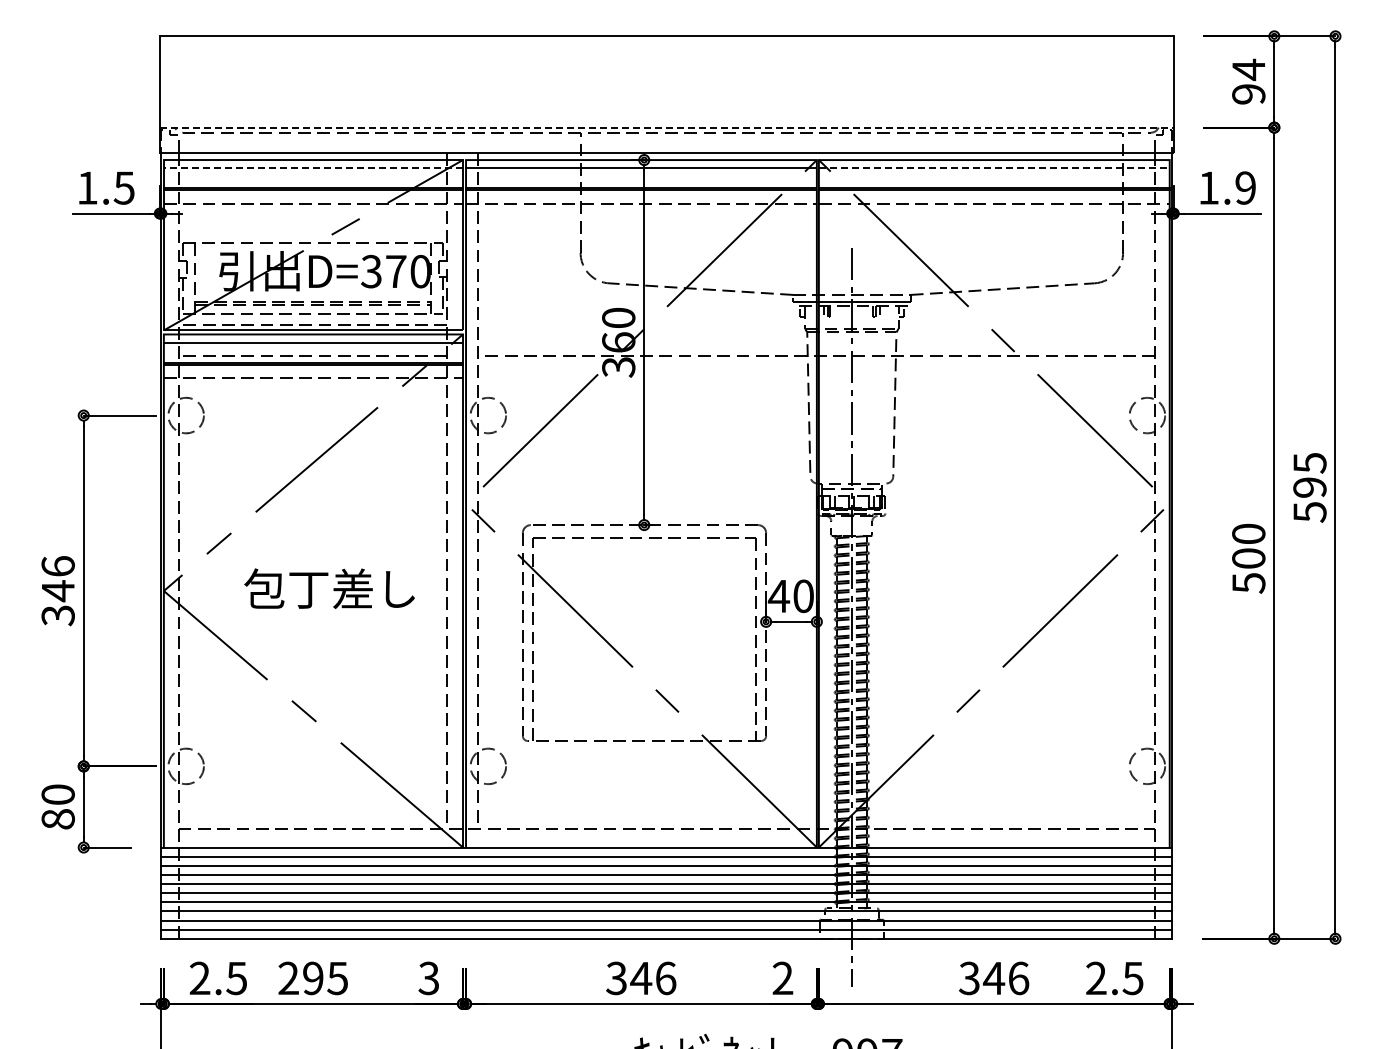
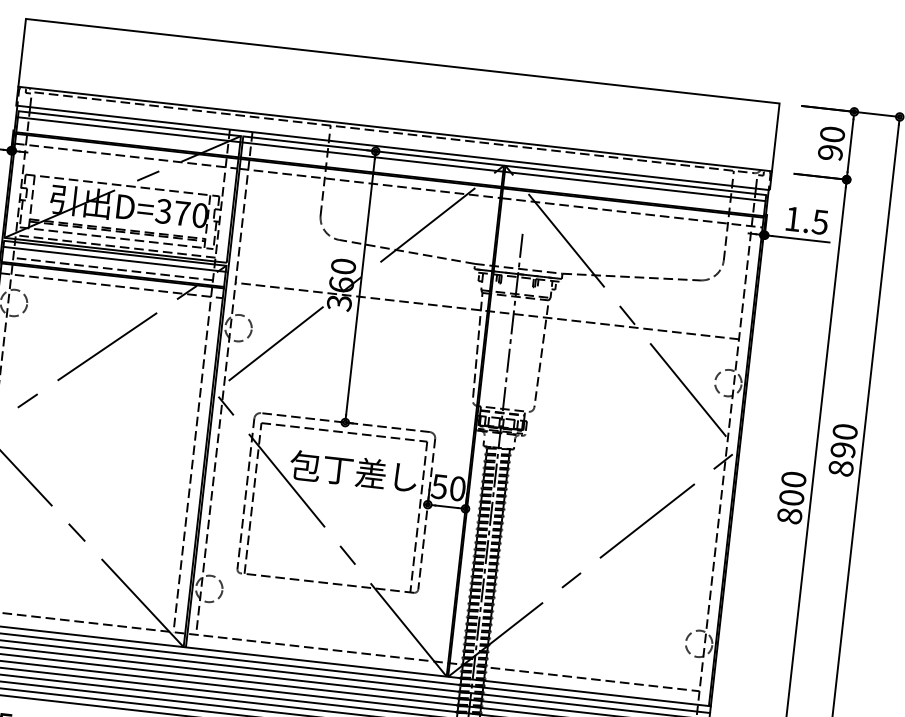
text: (1248, 69) -> (832, 134), 94 -> 90
line: (666, 127) -> (394, 128), dashed -> solid
line: (313, 168) -> (129, 129), dashed -> solid
line: (994, 168) -> (635, 186), dashed -> solid
text: (1245, 187) -> (820, 221), 1.9 -> 1.5
text: (1309, 487) -> (842, 450), 595 -> 890
text: (1248, 582) -> (789, 515), 500 -> 800
text: (329, 588) -> (353, 471), moved
text: (778, 596) -> (439, 486), 40 -> 50

